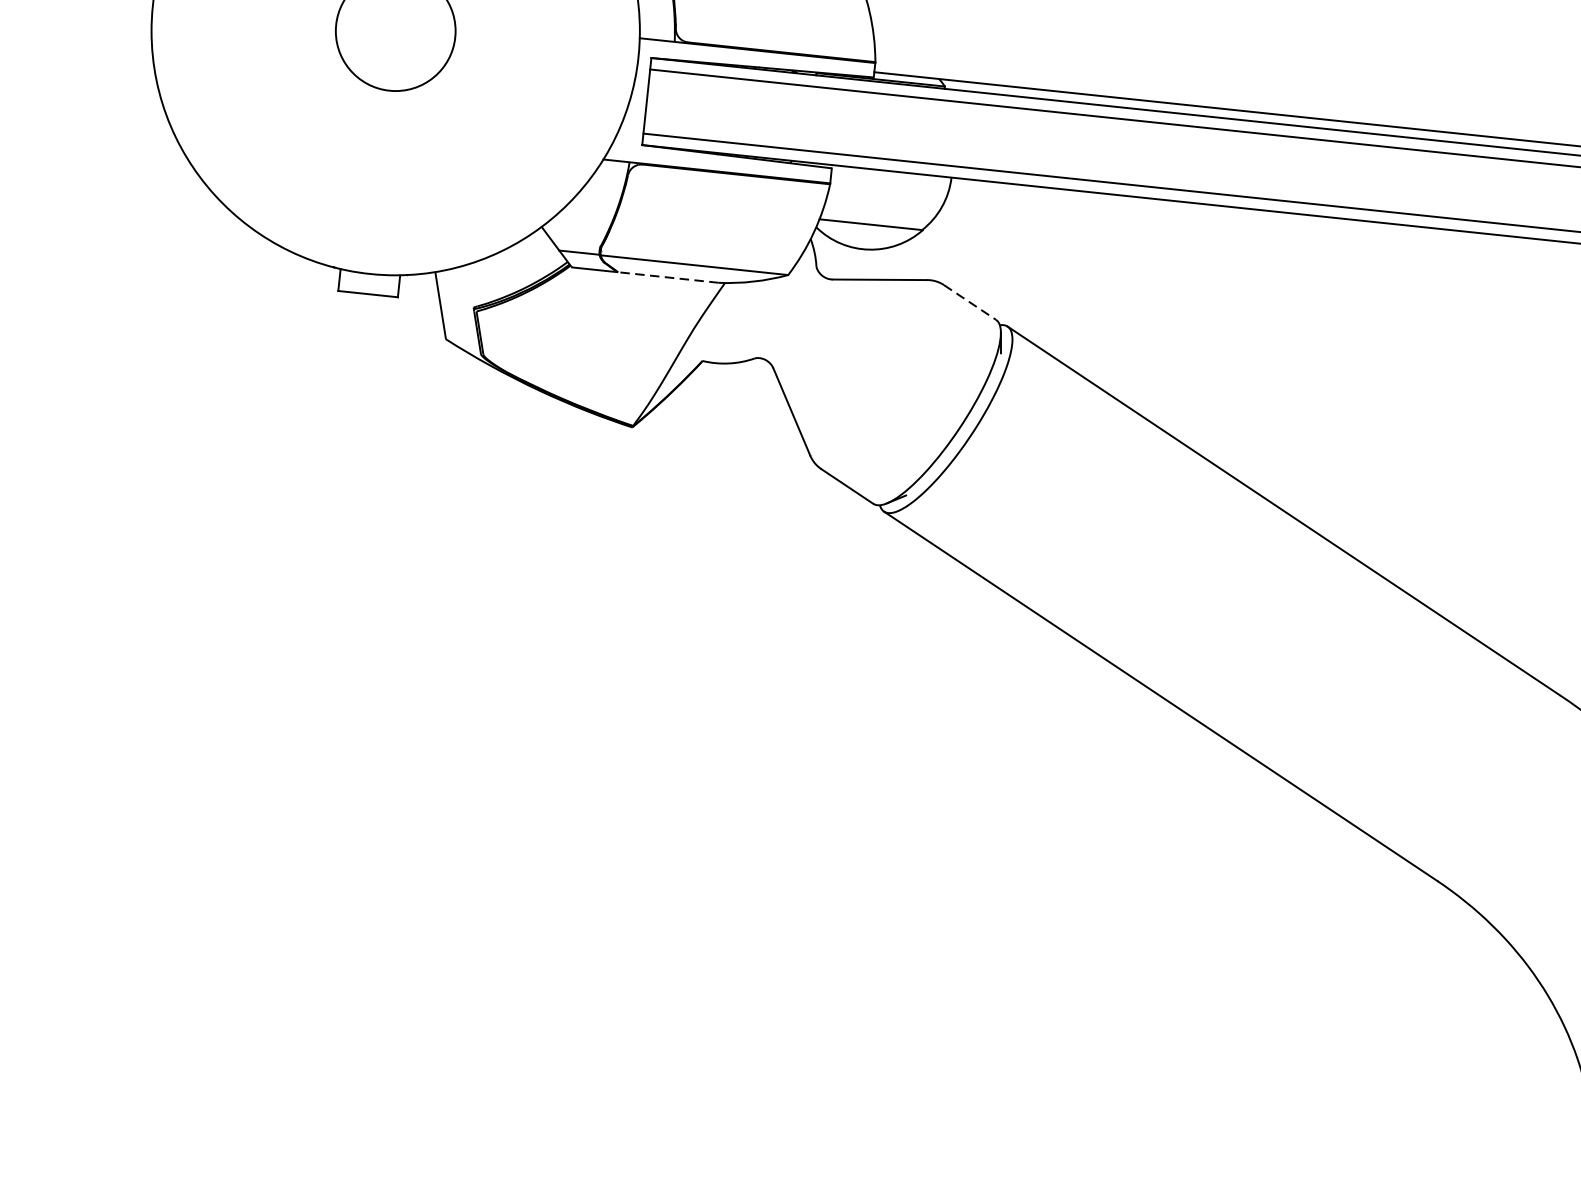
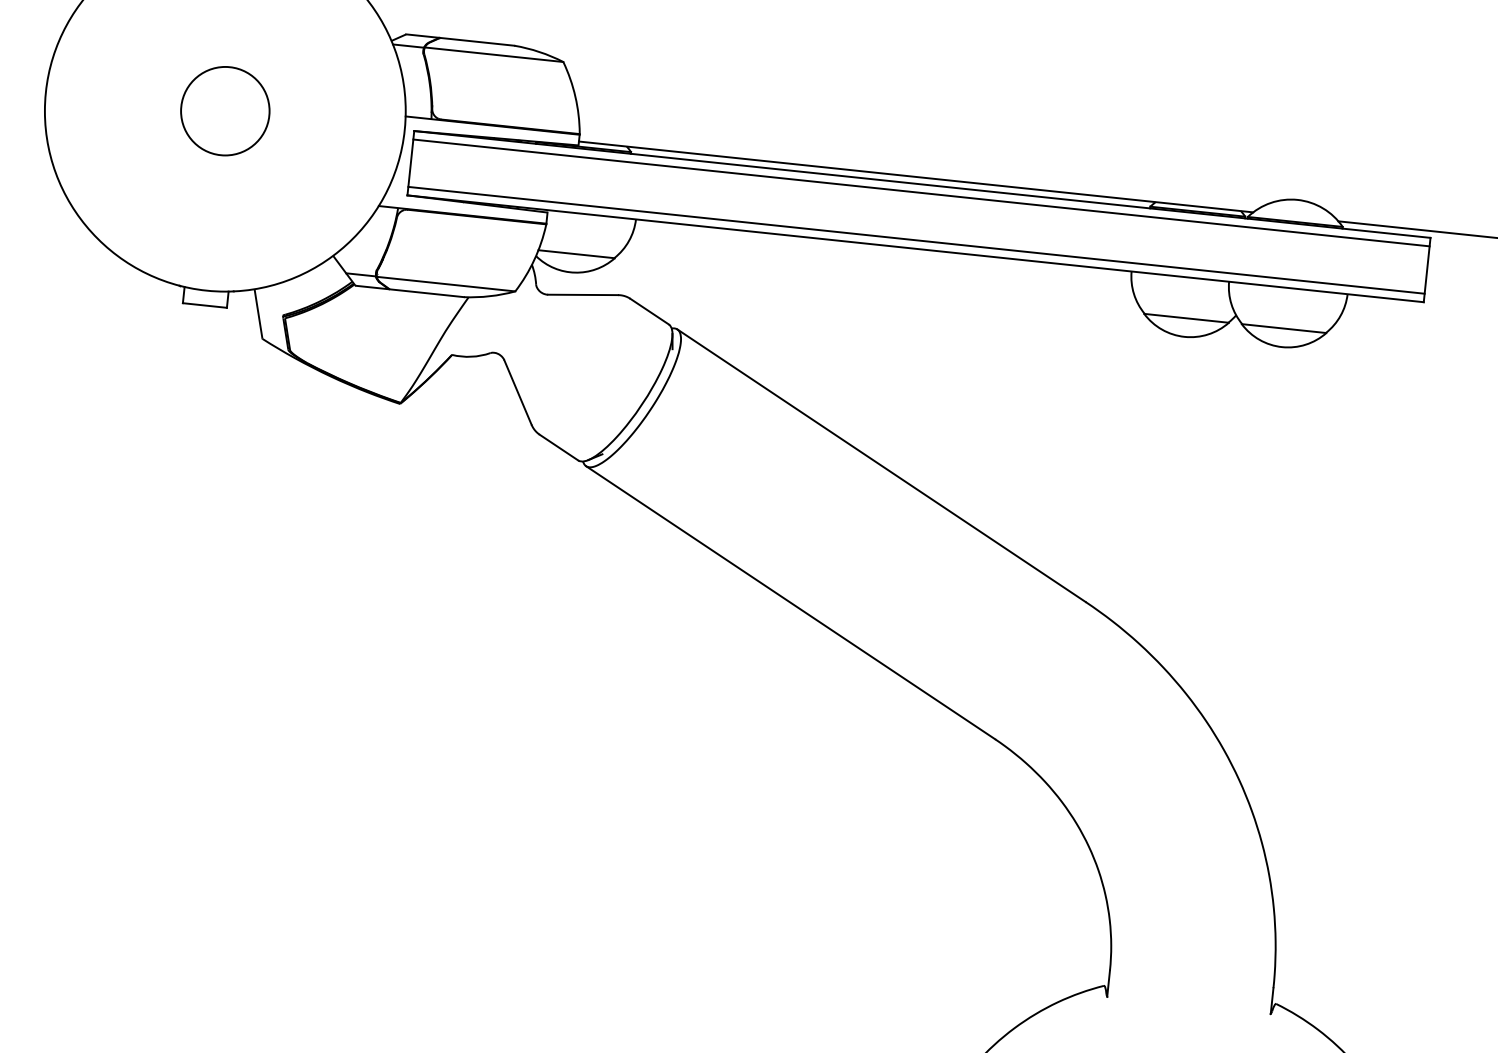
line: (667, 277) -> (426, 293), dashed -> solid
line: (971, 302) -> (650, 311), dashed -> solid

